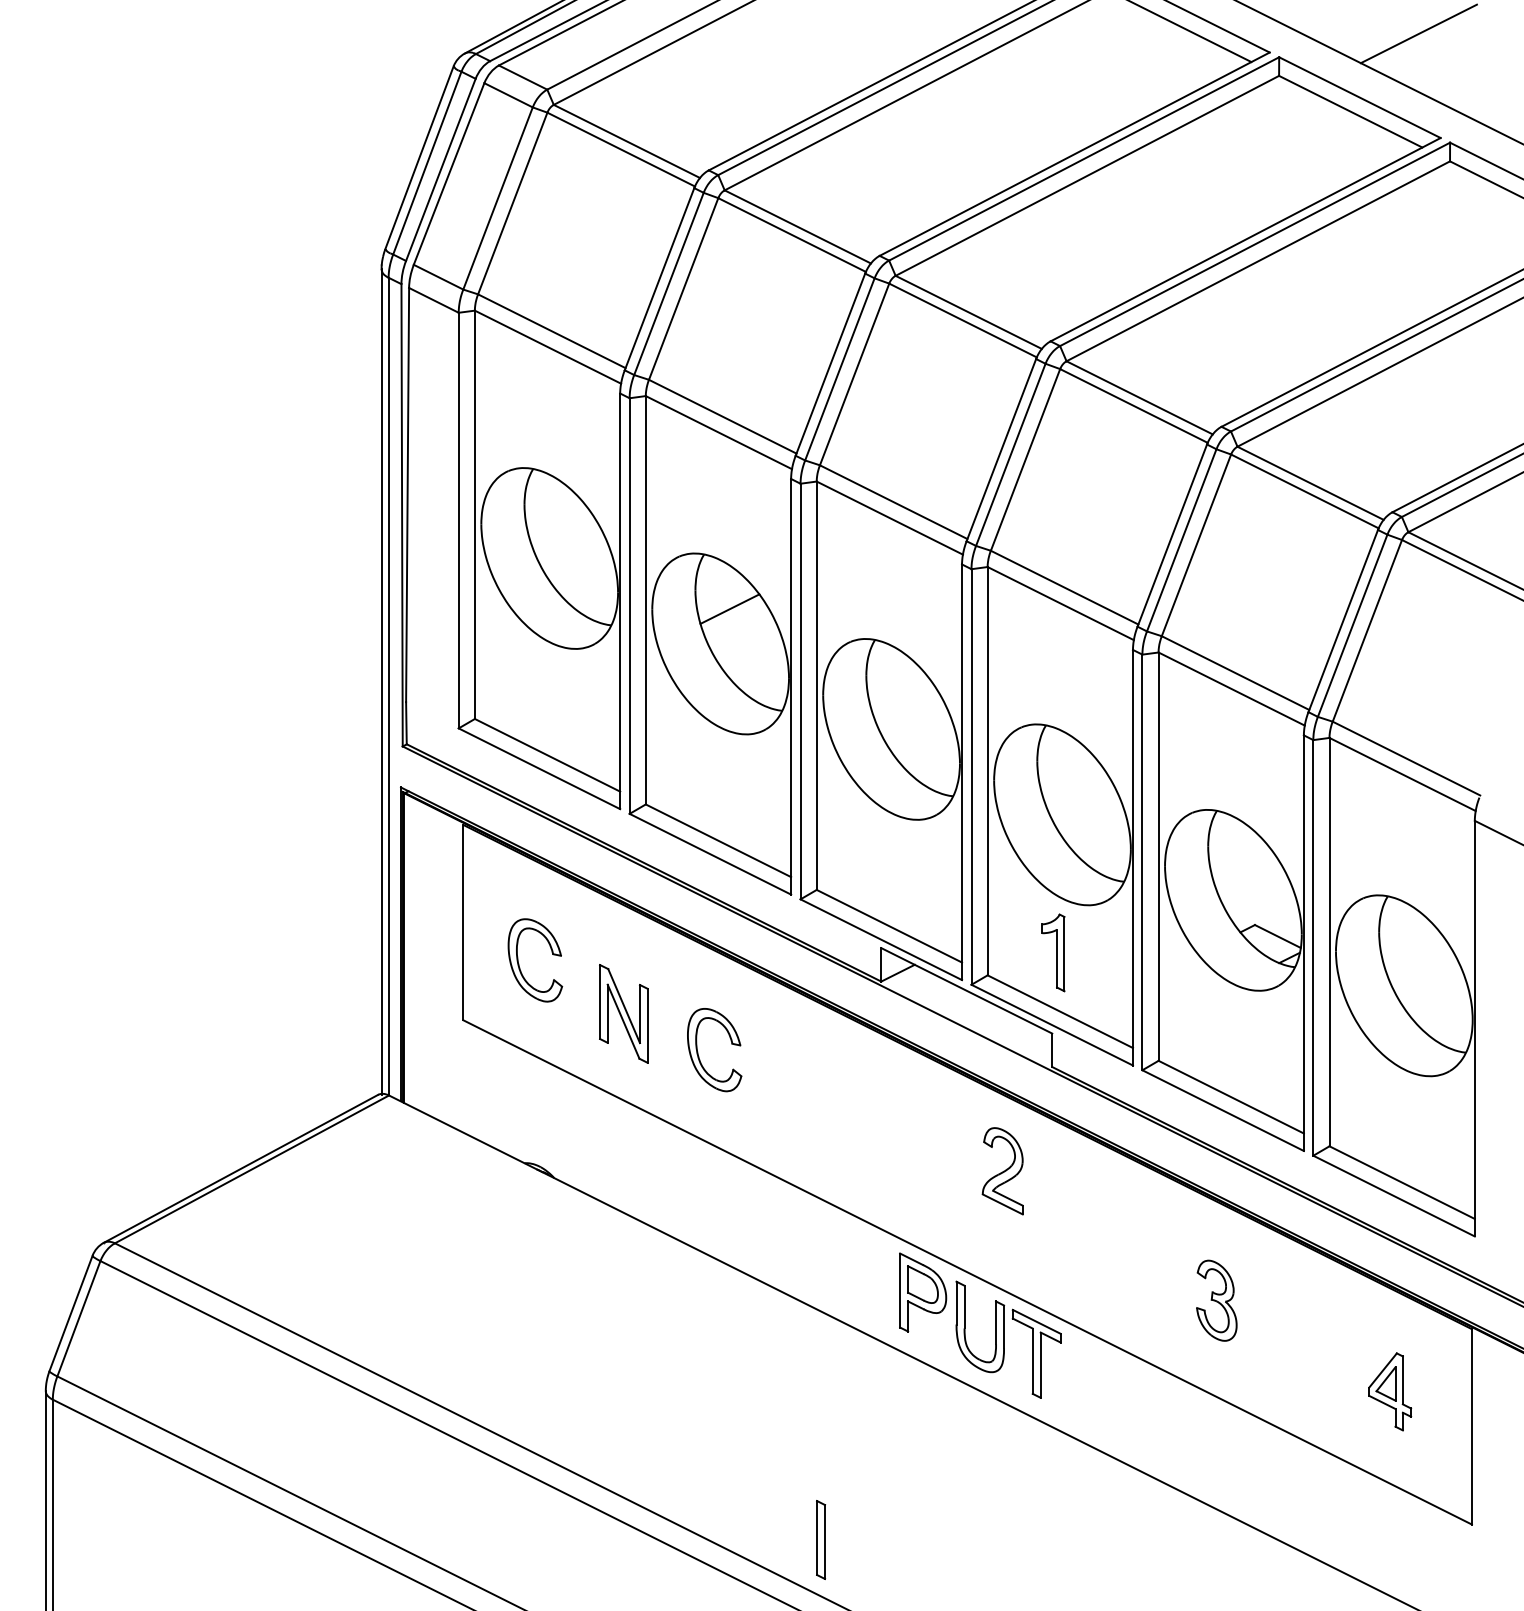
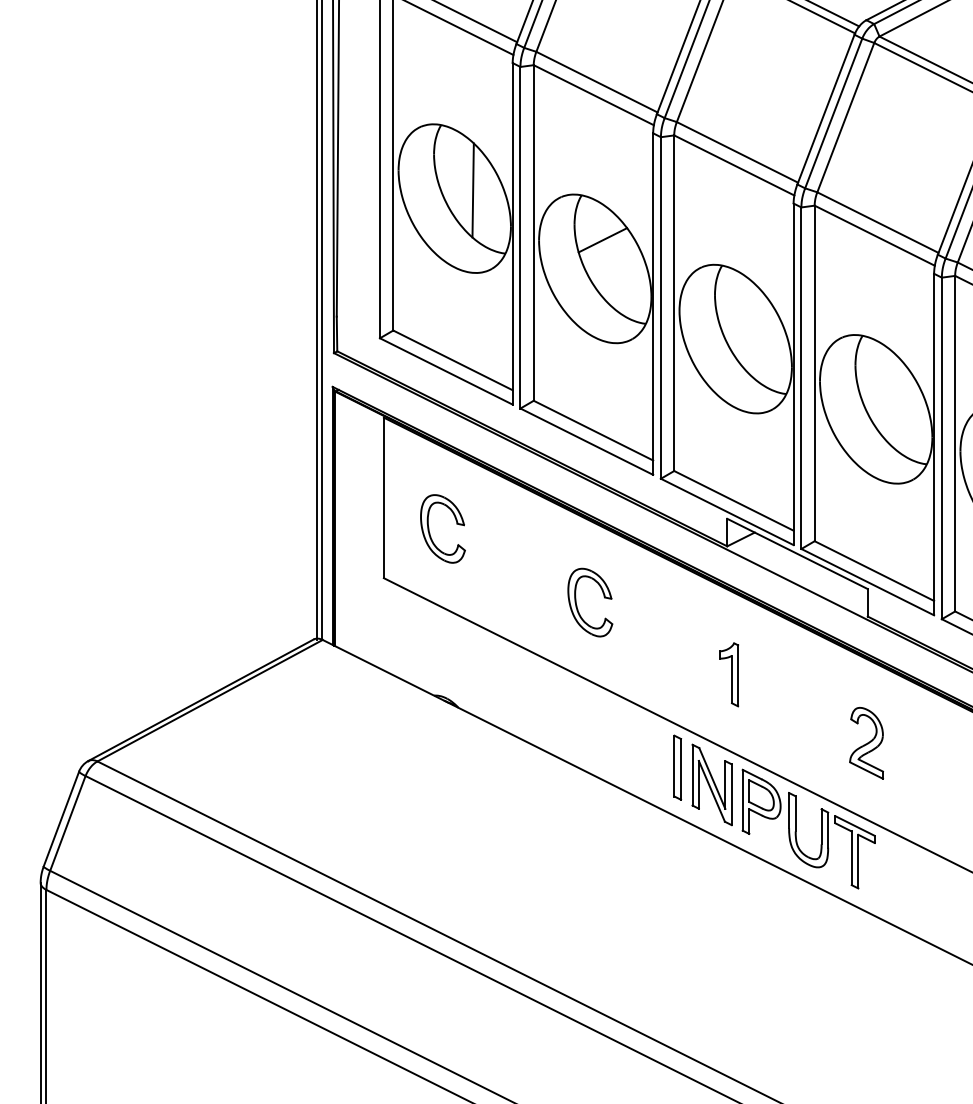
line: (571, 548) -> (472, 190), added
part: (1053, 952) -> (729, 674), moved
part: (623, 1013) -> (711, 784), moved
part: (1002, 1171) -> (866, 743), moved
part: (821, 1539) -> (678, 767), moved

